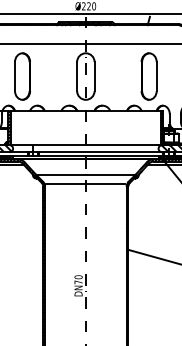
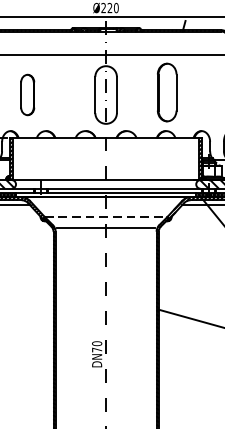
part: (22, 76) -> (27, 94), size x0.7
part: (148, 76) -> (166, 92), moved
line: (86, 175) -> (106, 217), solid -> dashed

